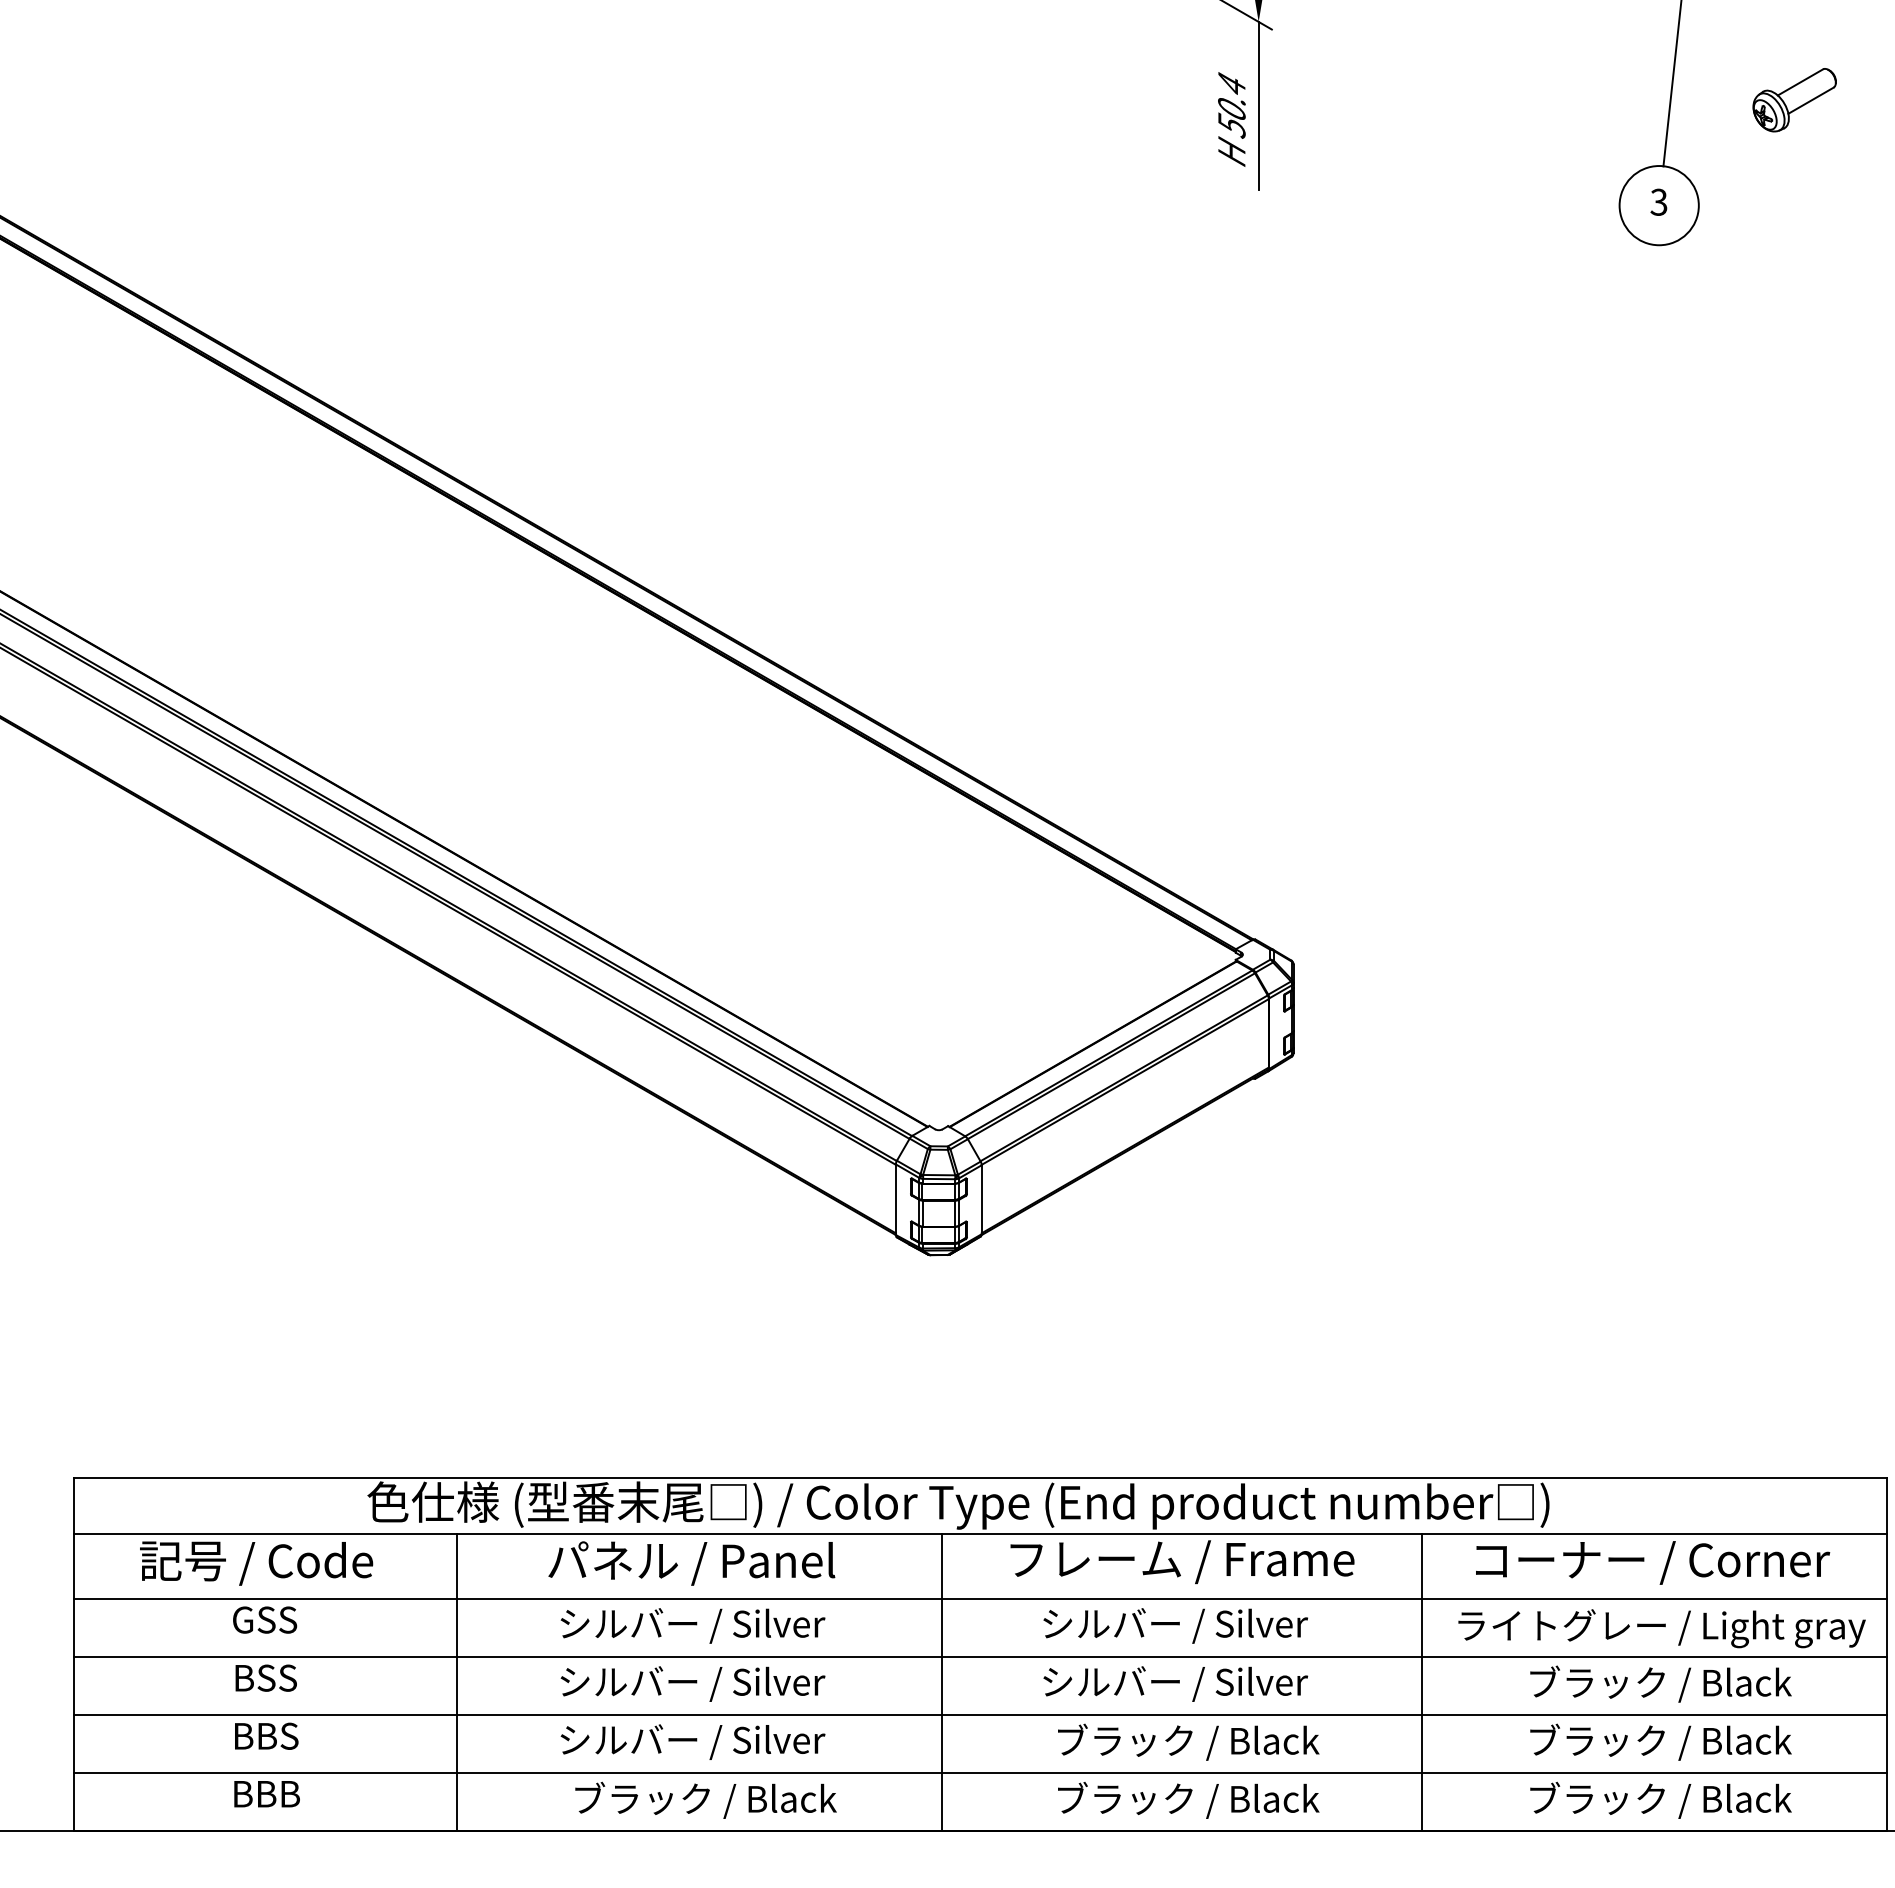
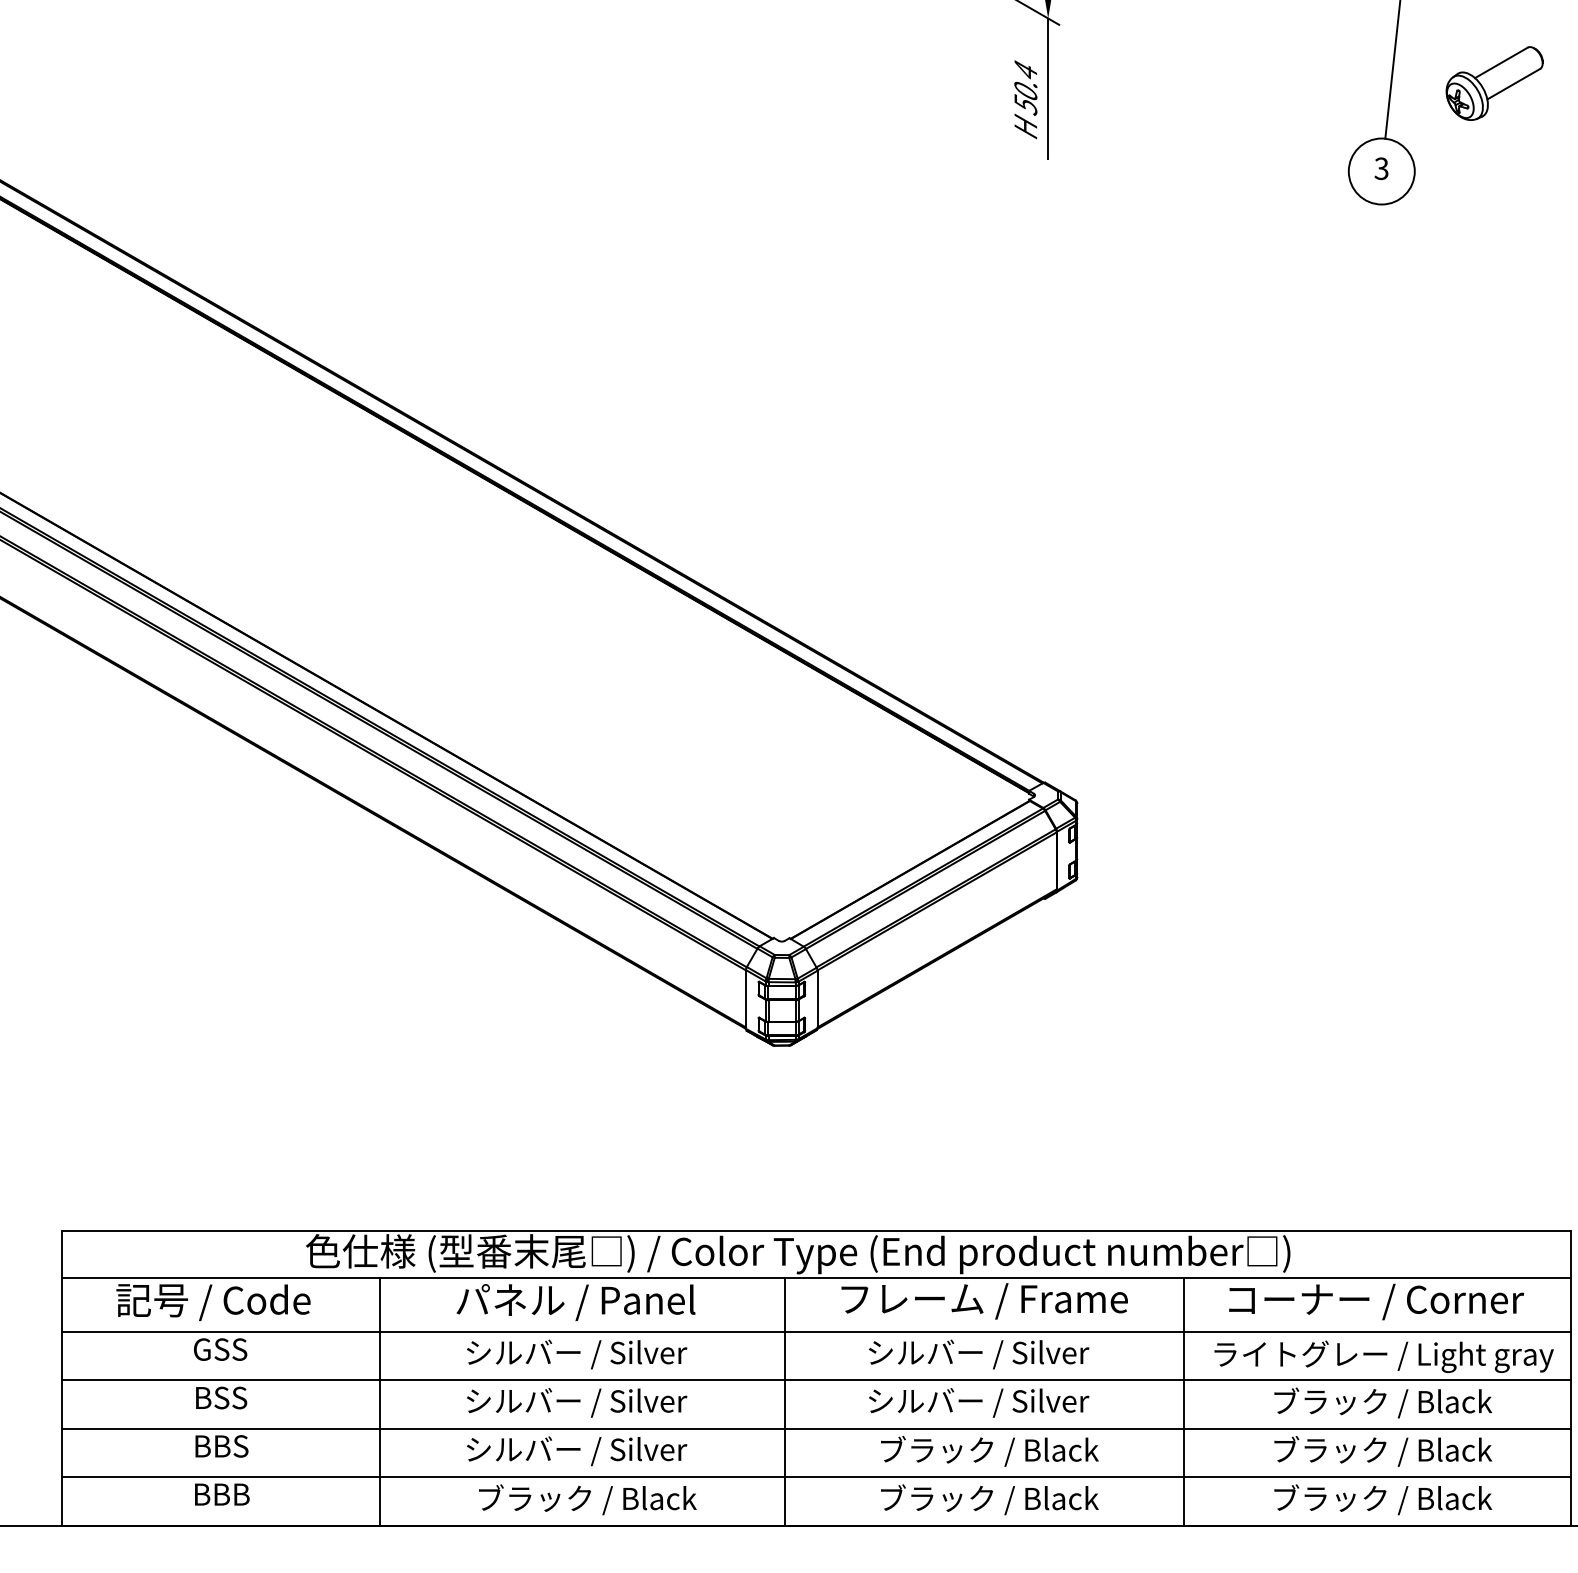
part: (1794, 100) -> (1494, 83), size x1.4

